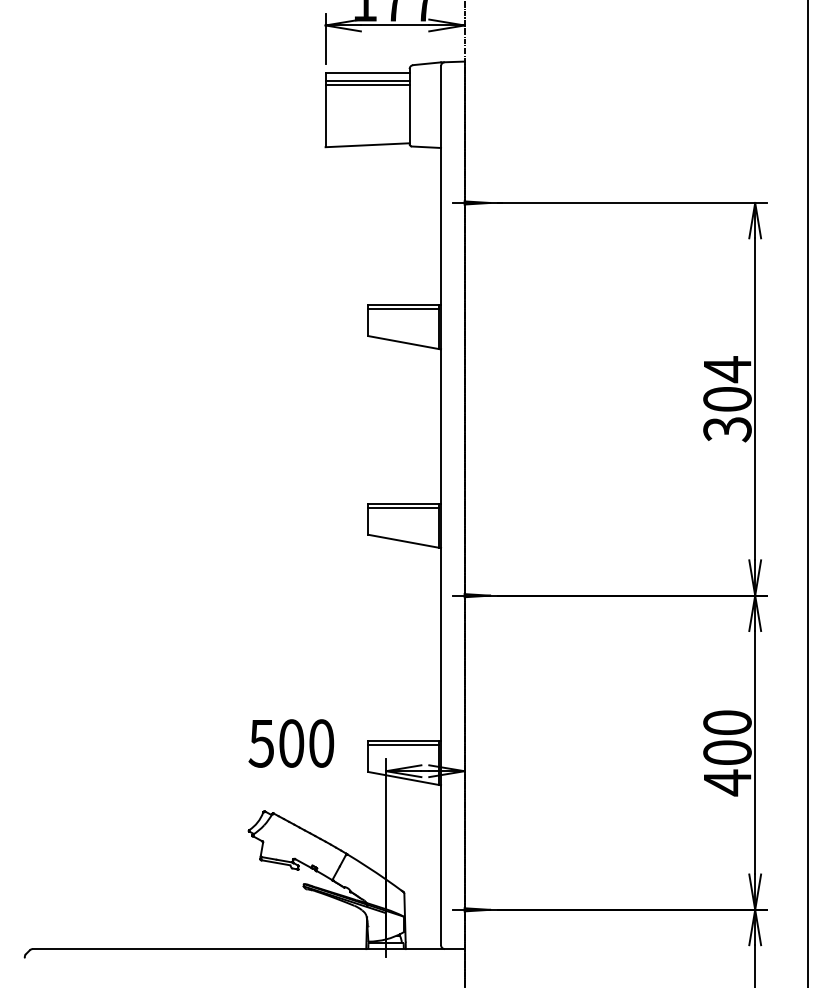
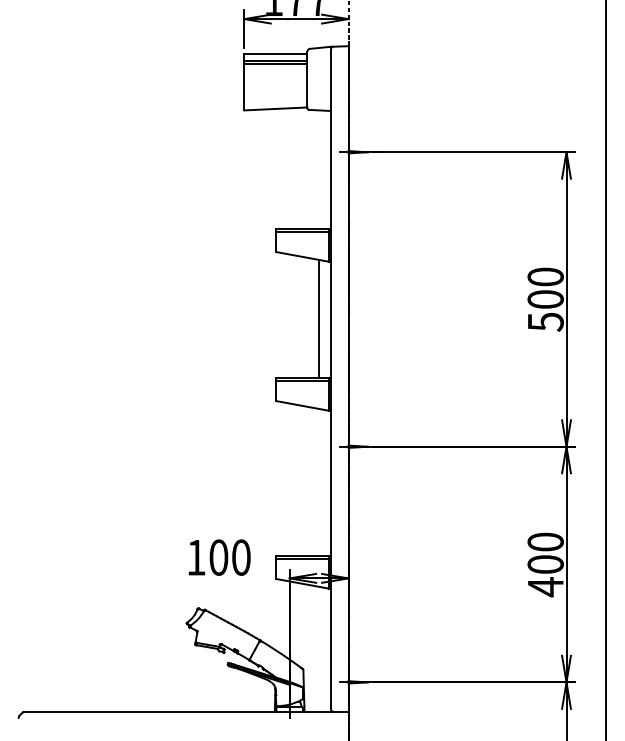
text: (727, 399) -> (545, 299), 304 -> 500
line: (425, 424) -> (319, 318), added
text: (260, 743) -> (195, 557), 500 -> 100

